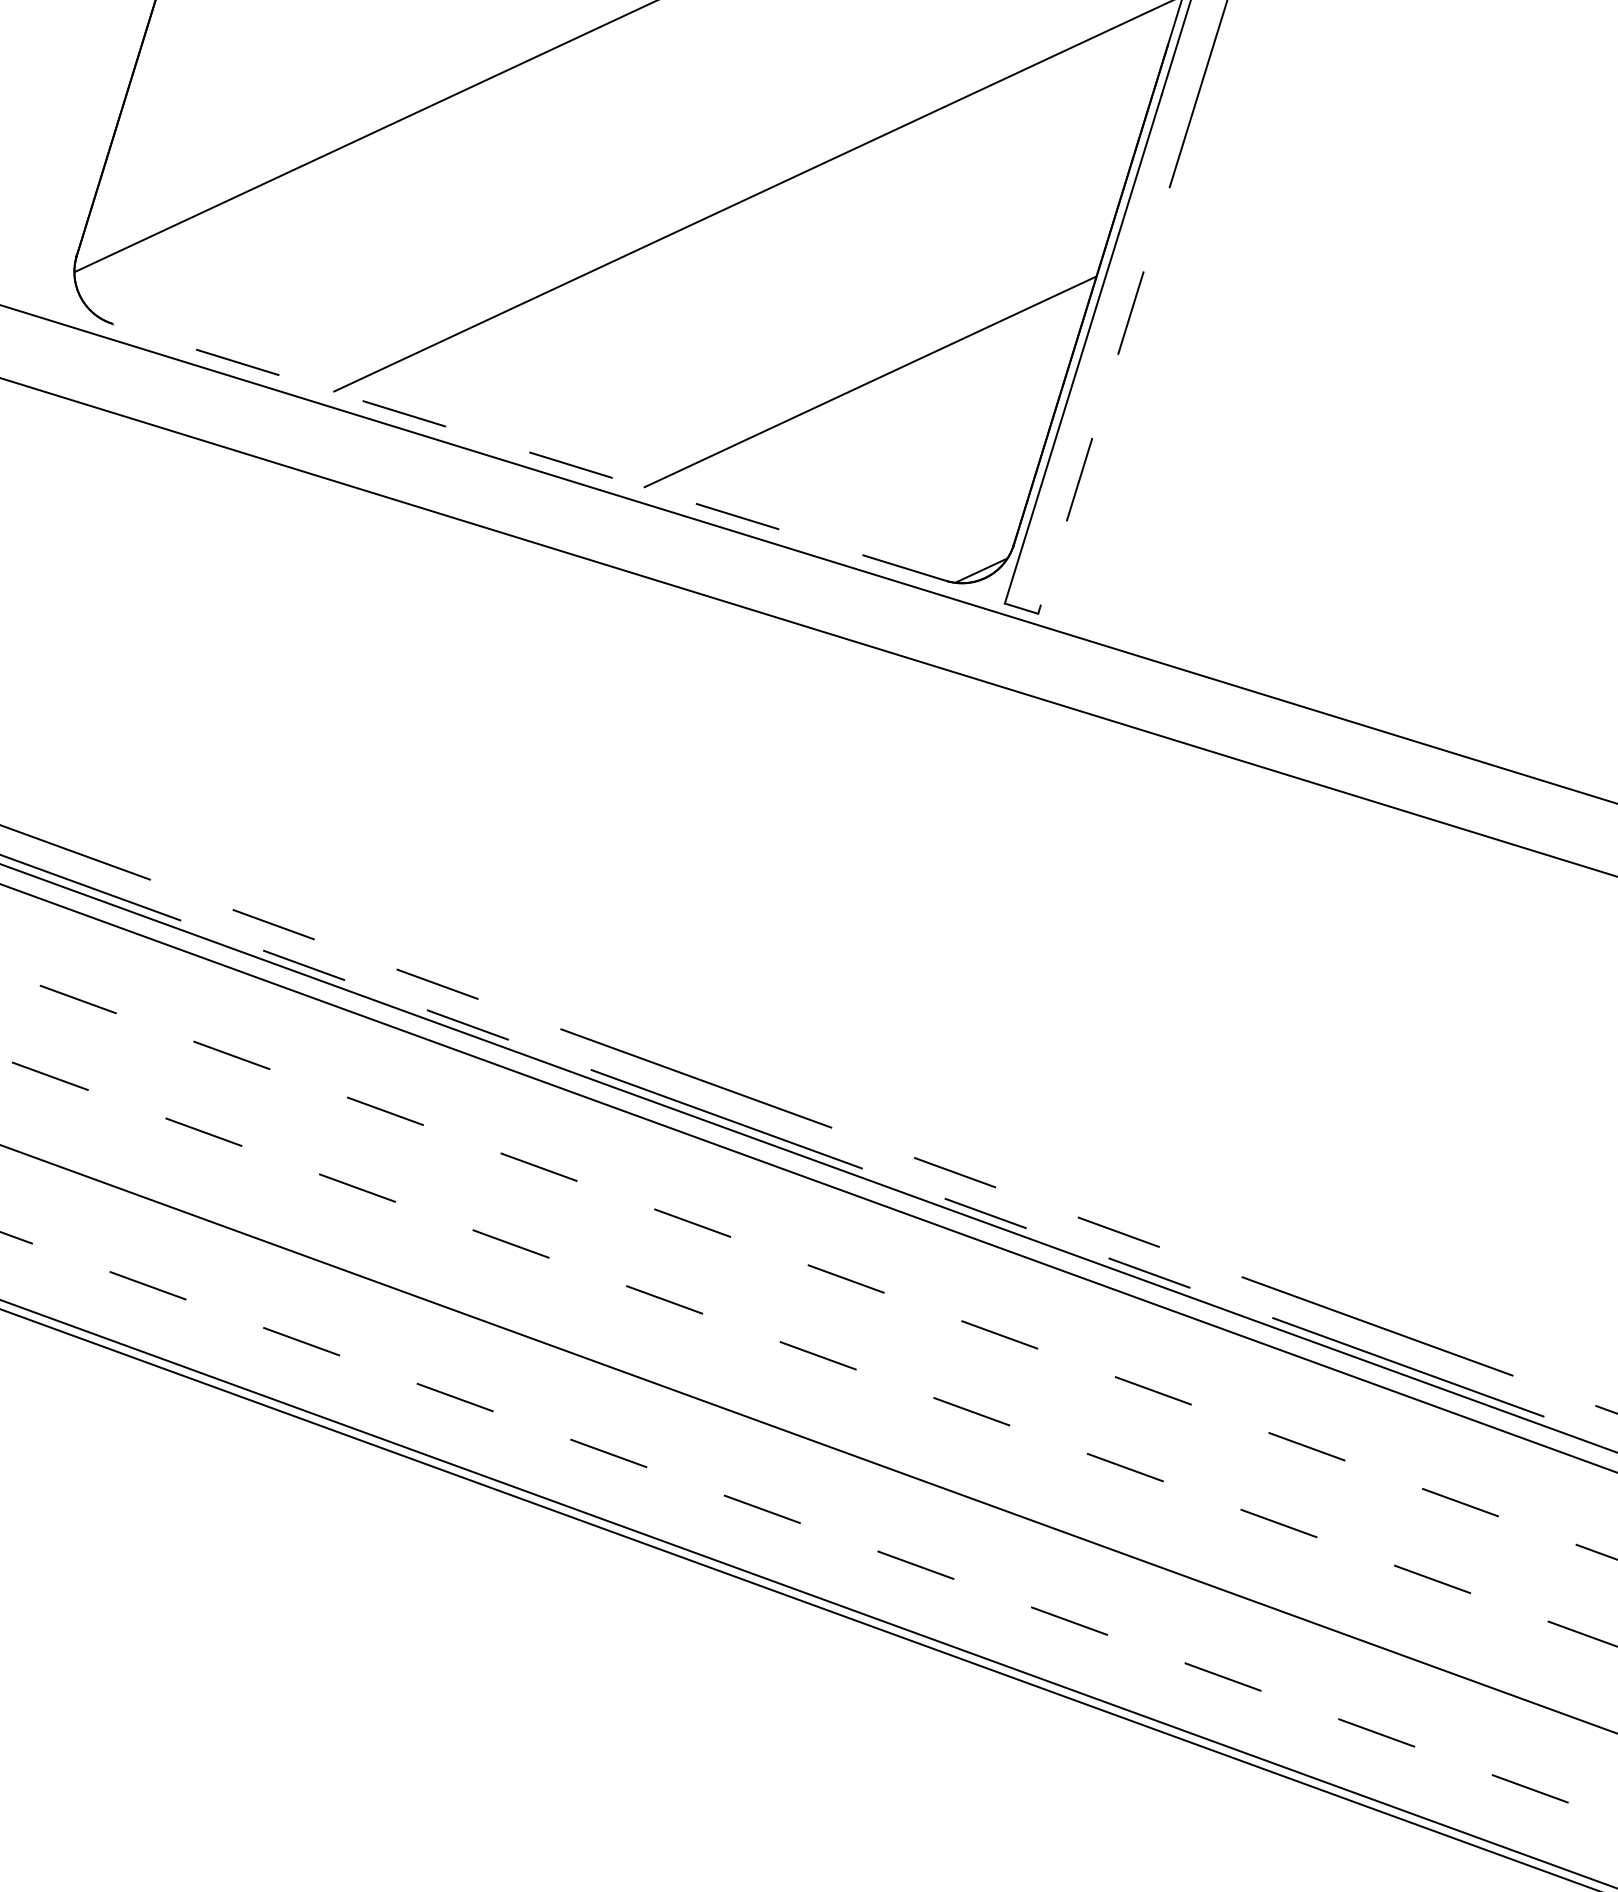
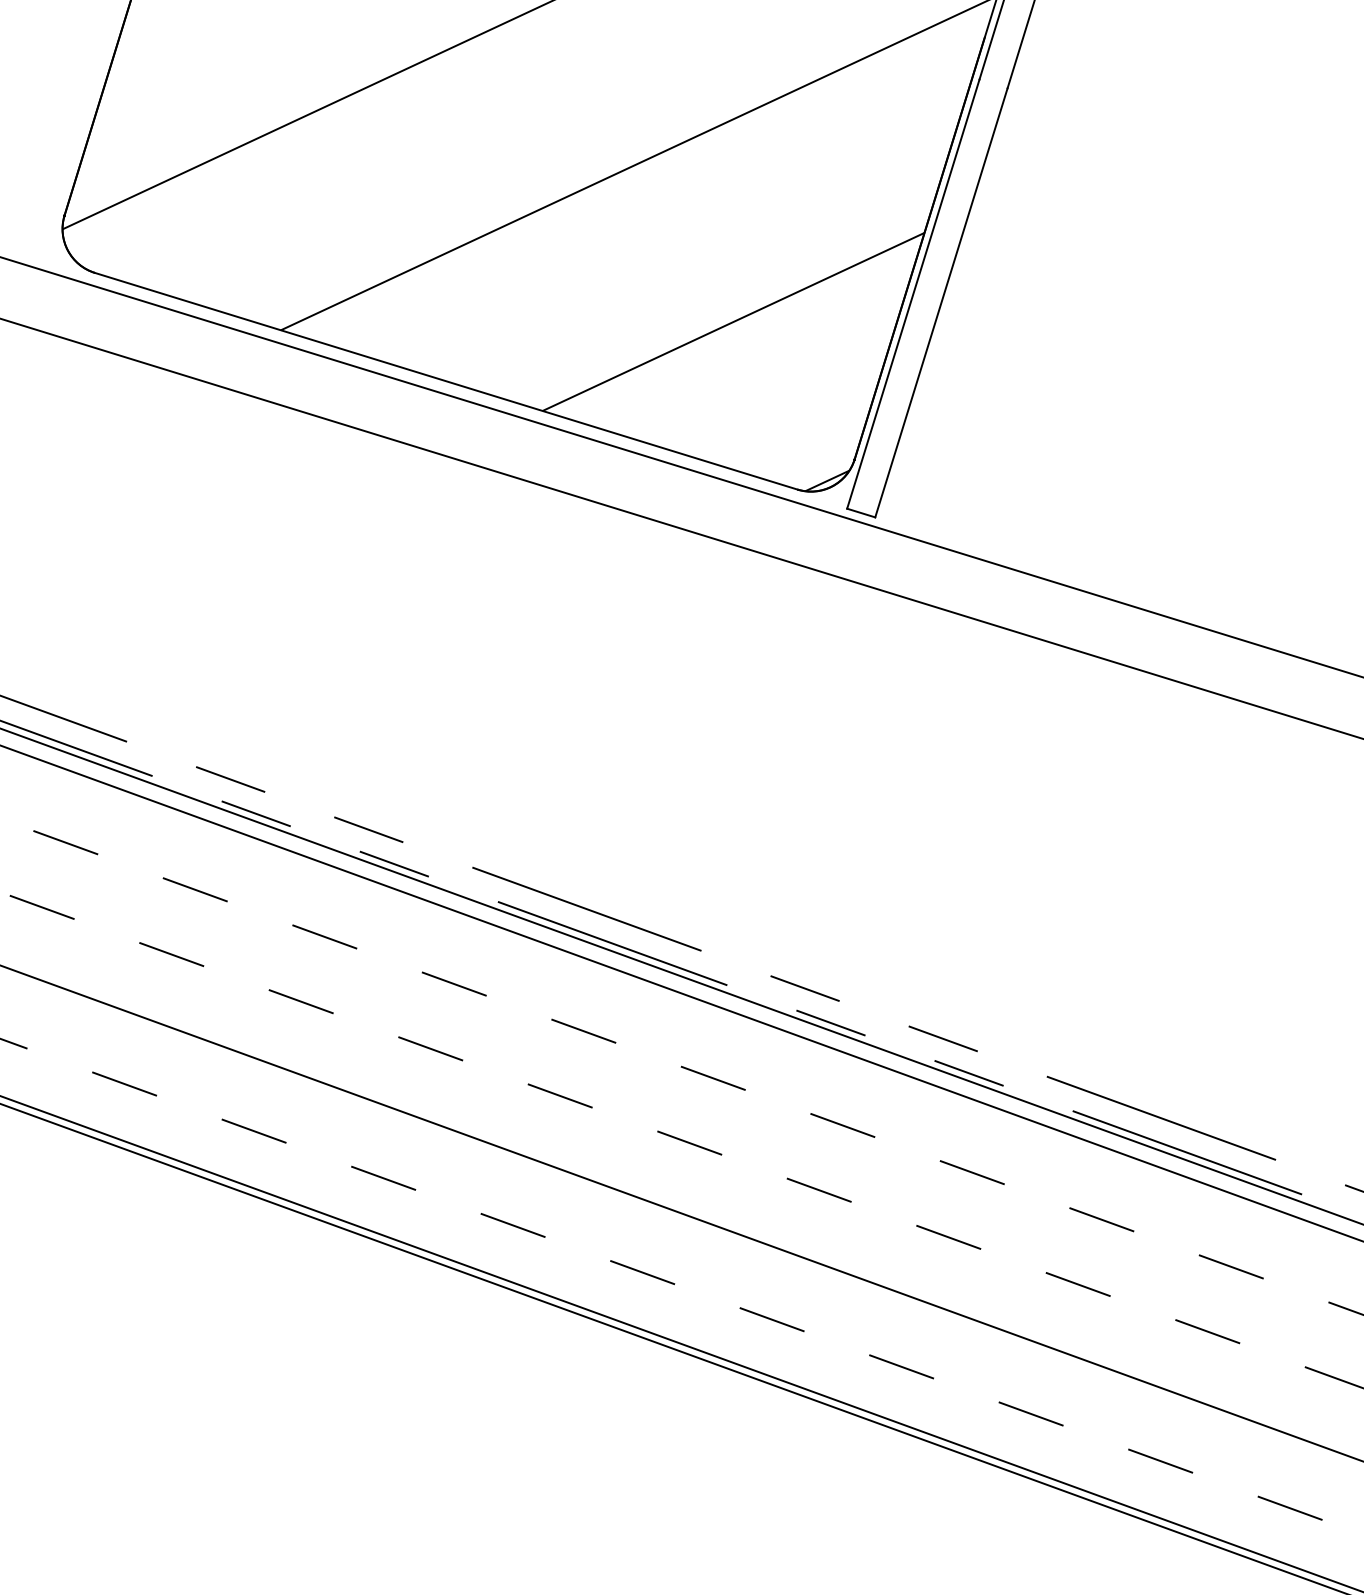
line: (1116, 358) -> (941, 302), dashed -> solid
line: (529, 452) -> (446, 381), dashed -> solid

